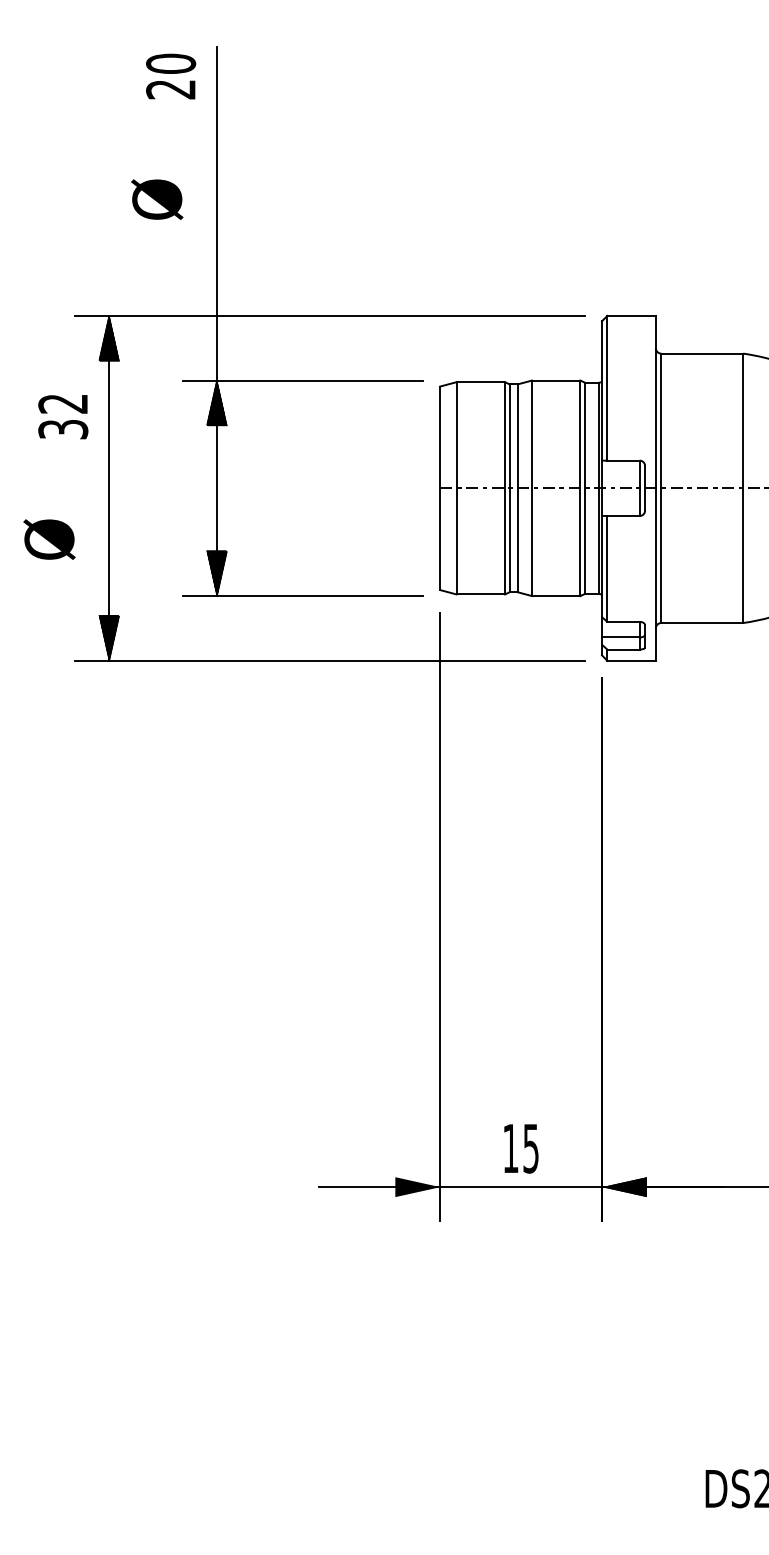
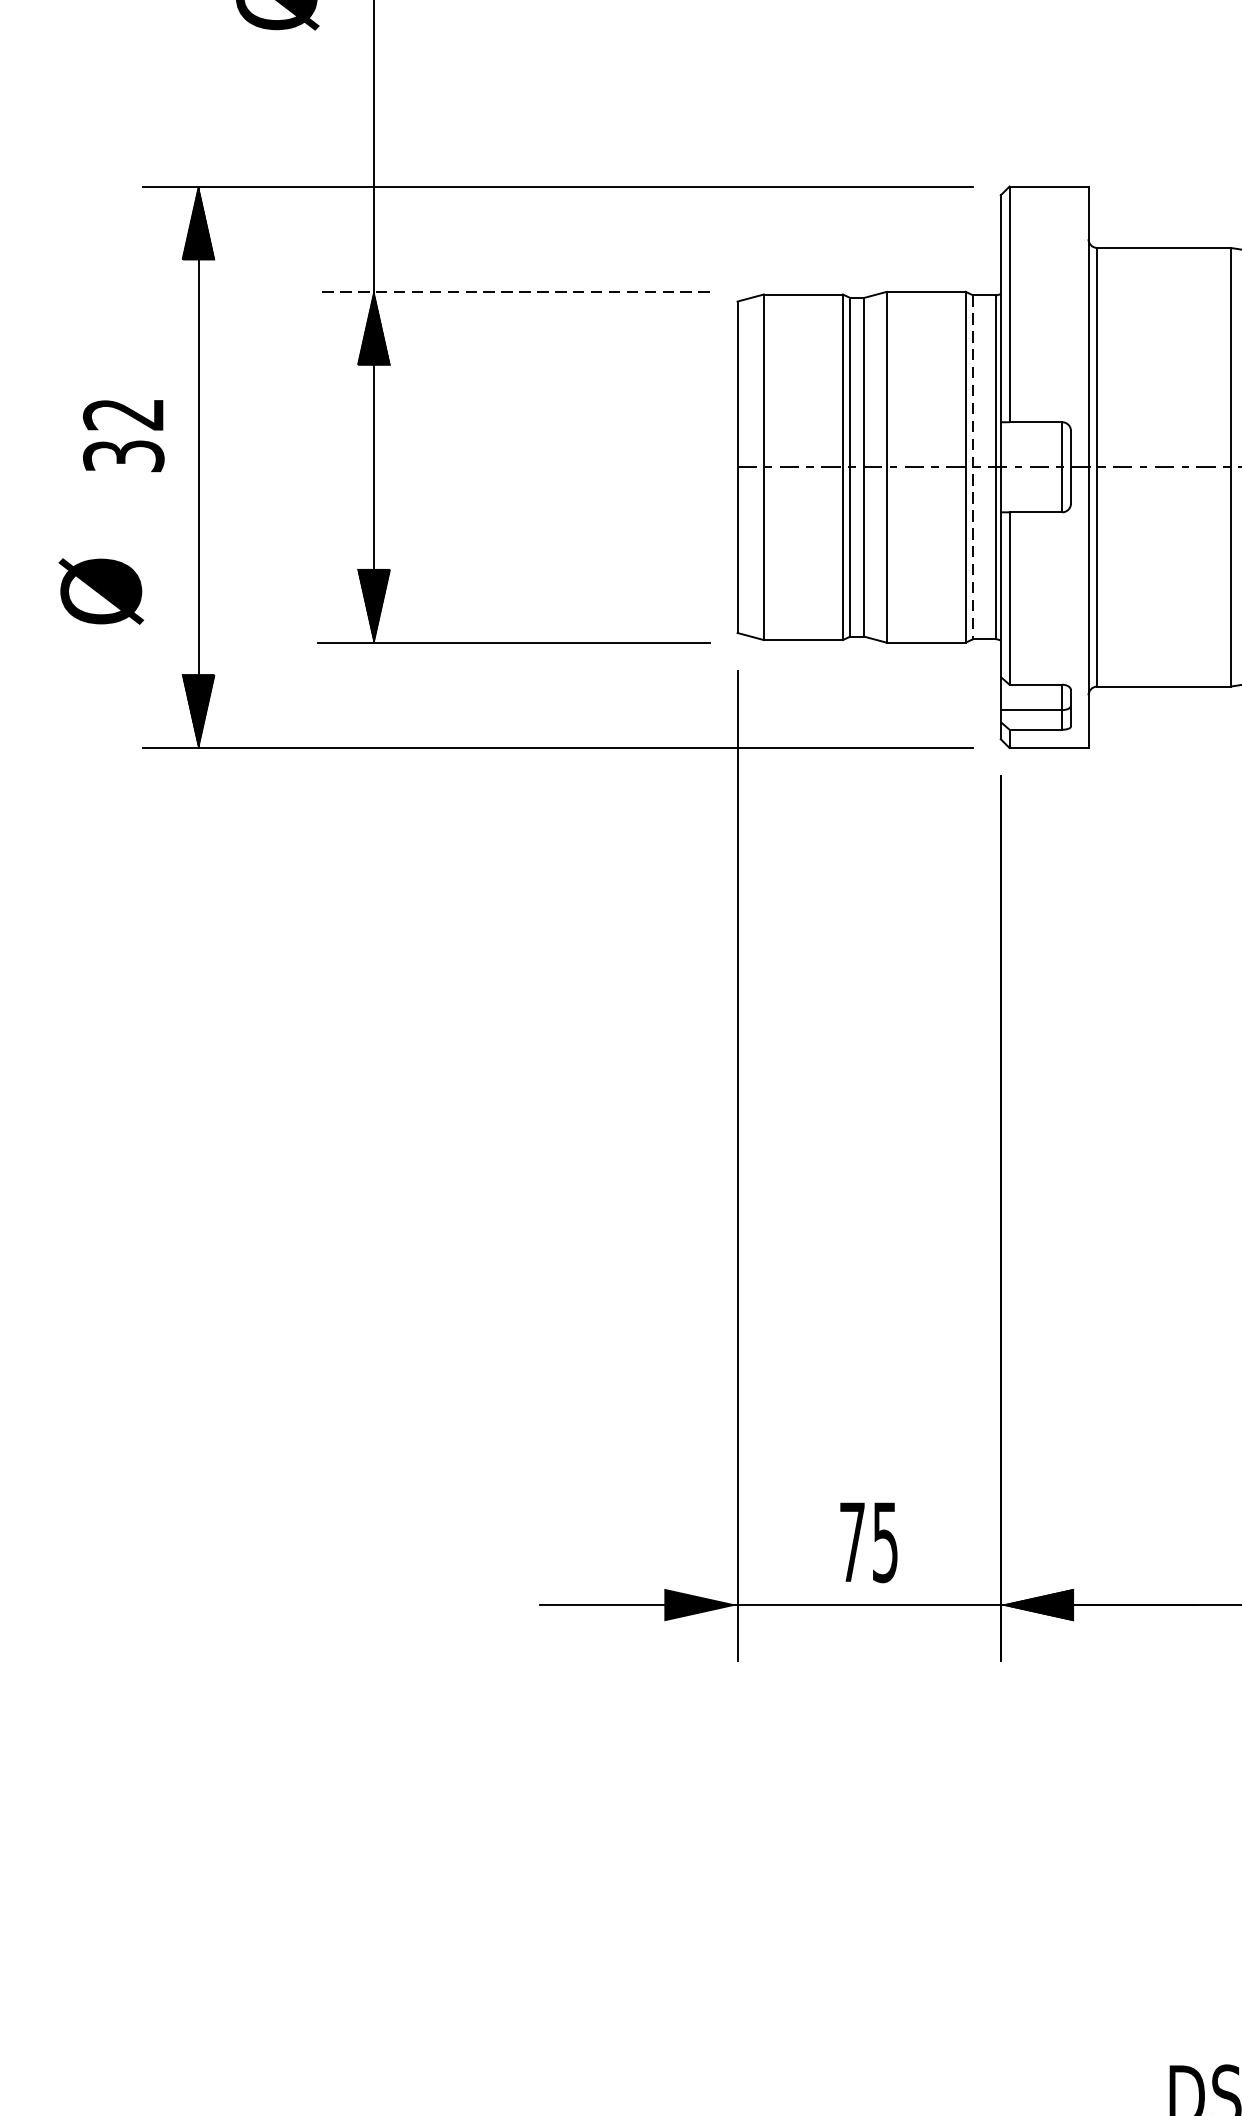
line: (302, 380) -> (513, 291), solid -> dashed
text: (63, 417) -> (124, 436), moved
line: (584, 488) -> (972, 467), solid -> dashed
text: (49, 539) -> (101, 591), moved
text: (510, 1148) -> (851, 1542), 15 -> 75

